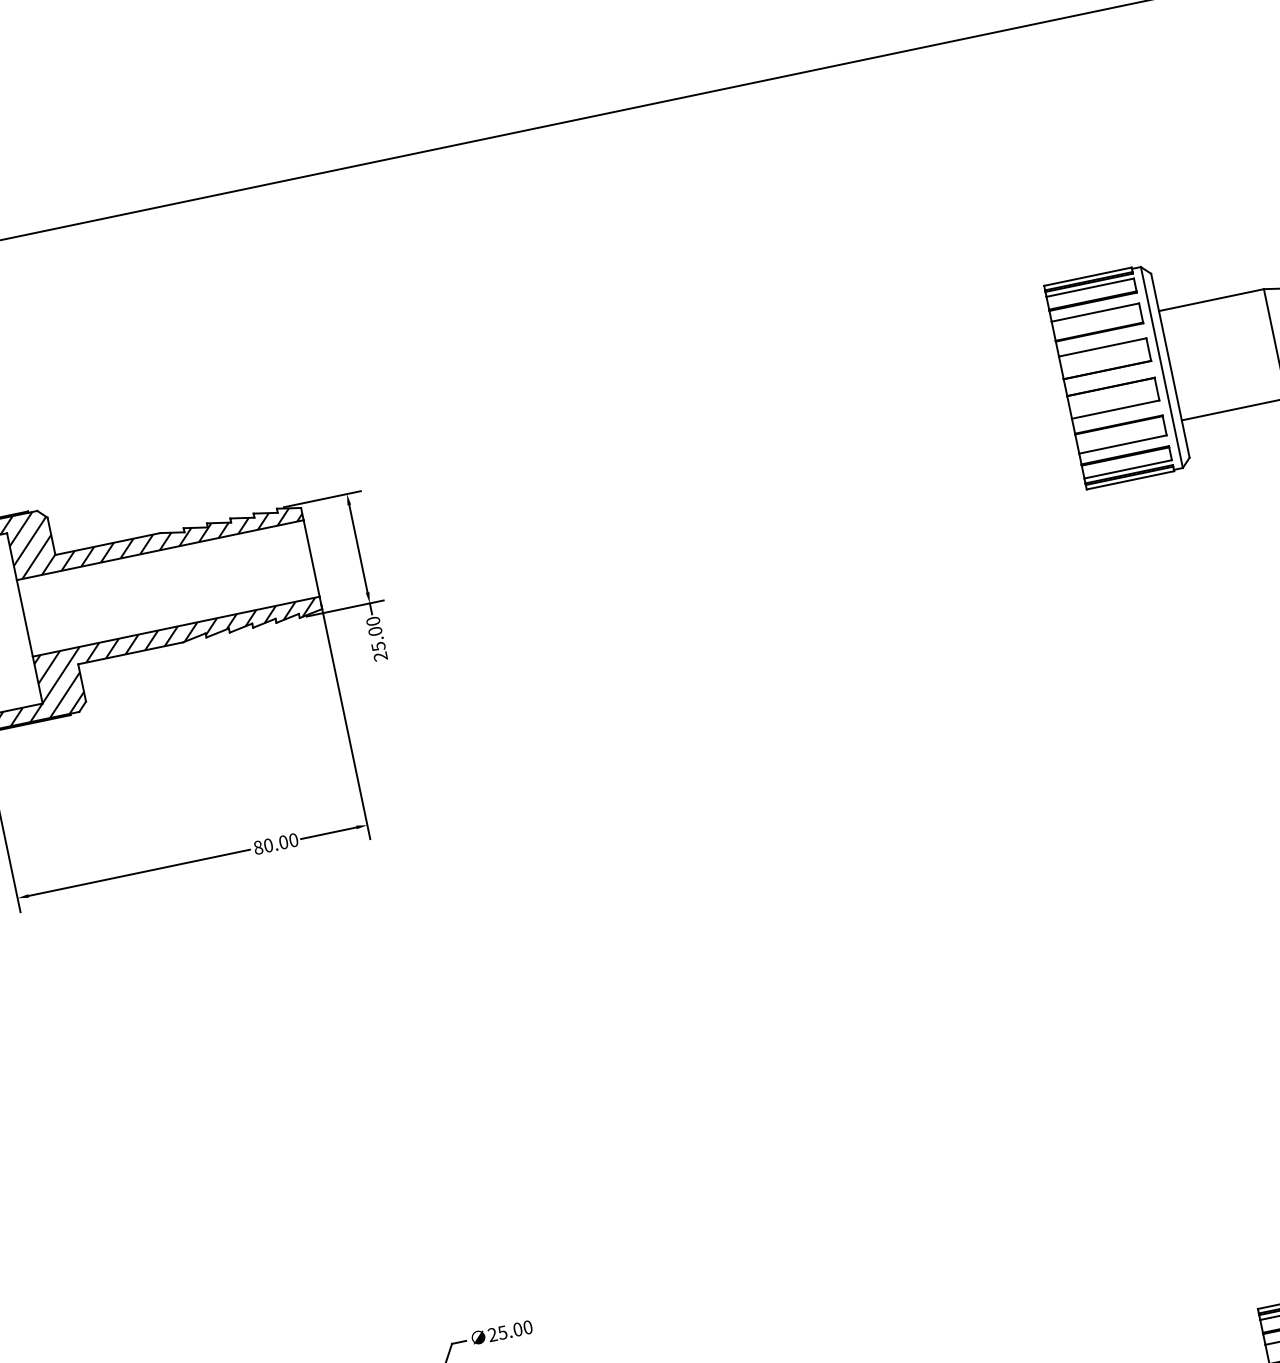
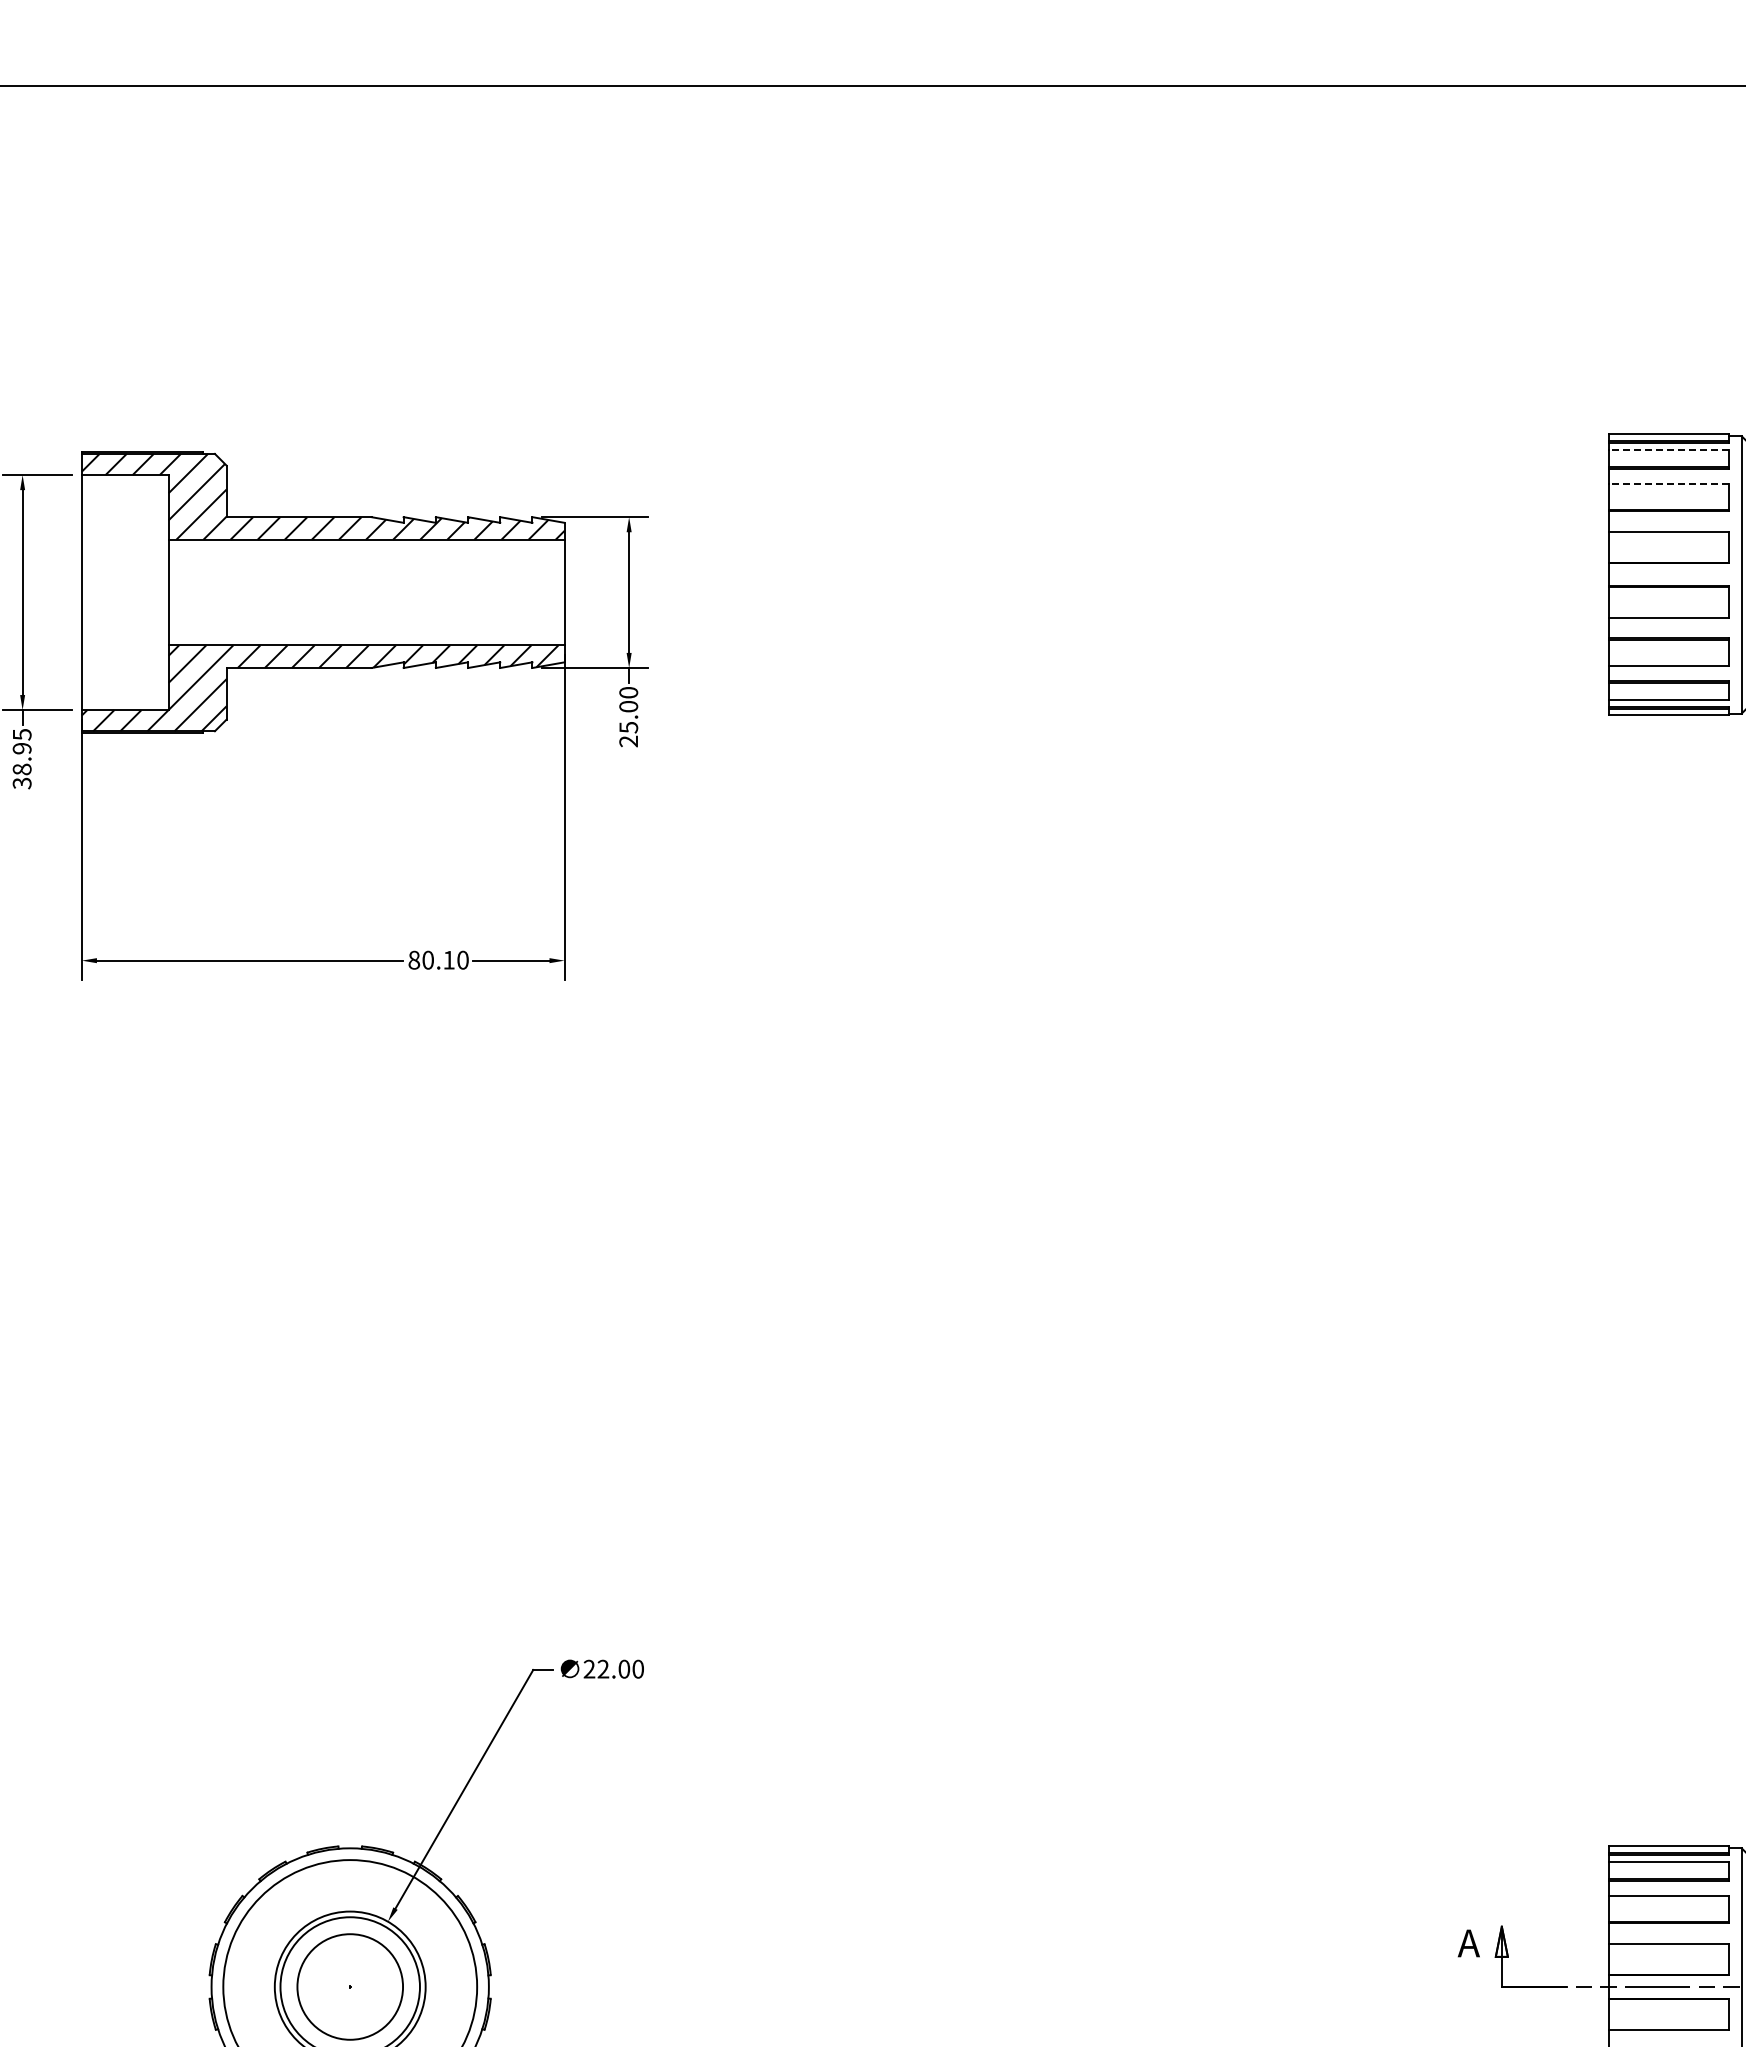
line: (1089, 287) -> (1668, 449), solid -> dashed
line: (1095, 312) -> (1668, 483), solid -> dashed
text: (283, 841) -> (448, 959), 80.00 -> 80.10
text: (502, 1332) -> (603, 1668), 25.00 -> 22.00

